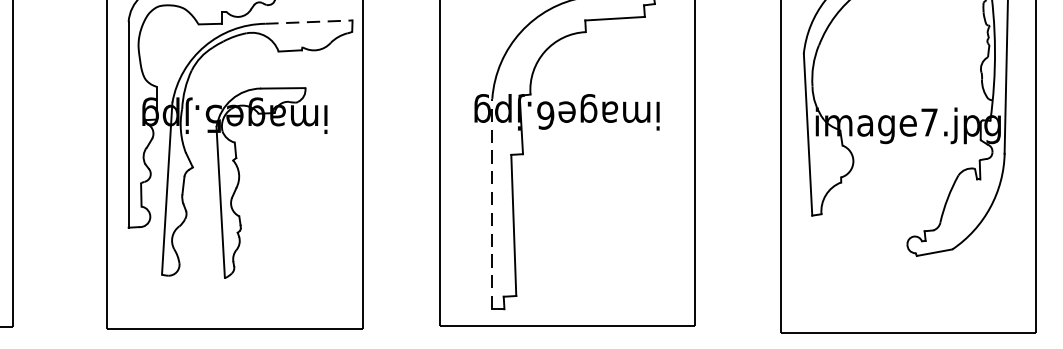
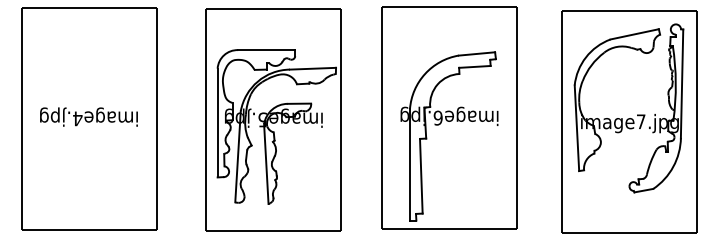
line: (309, 21) -> (313, 68), dashed -> solid
line: (491, 203) -> (409, 164), dashed -> solid

